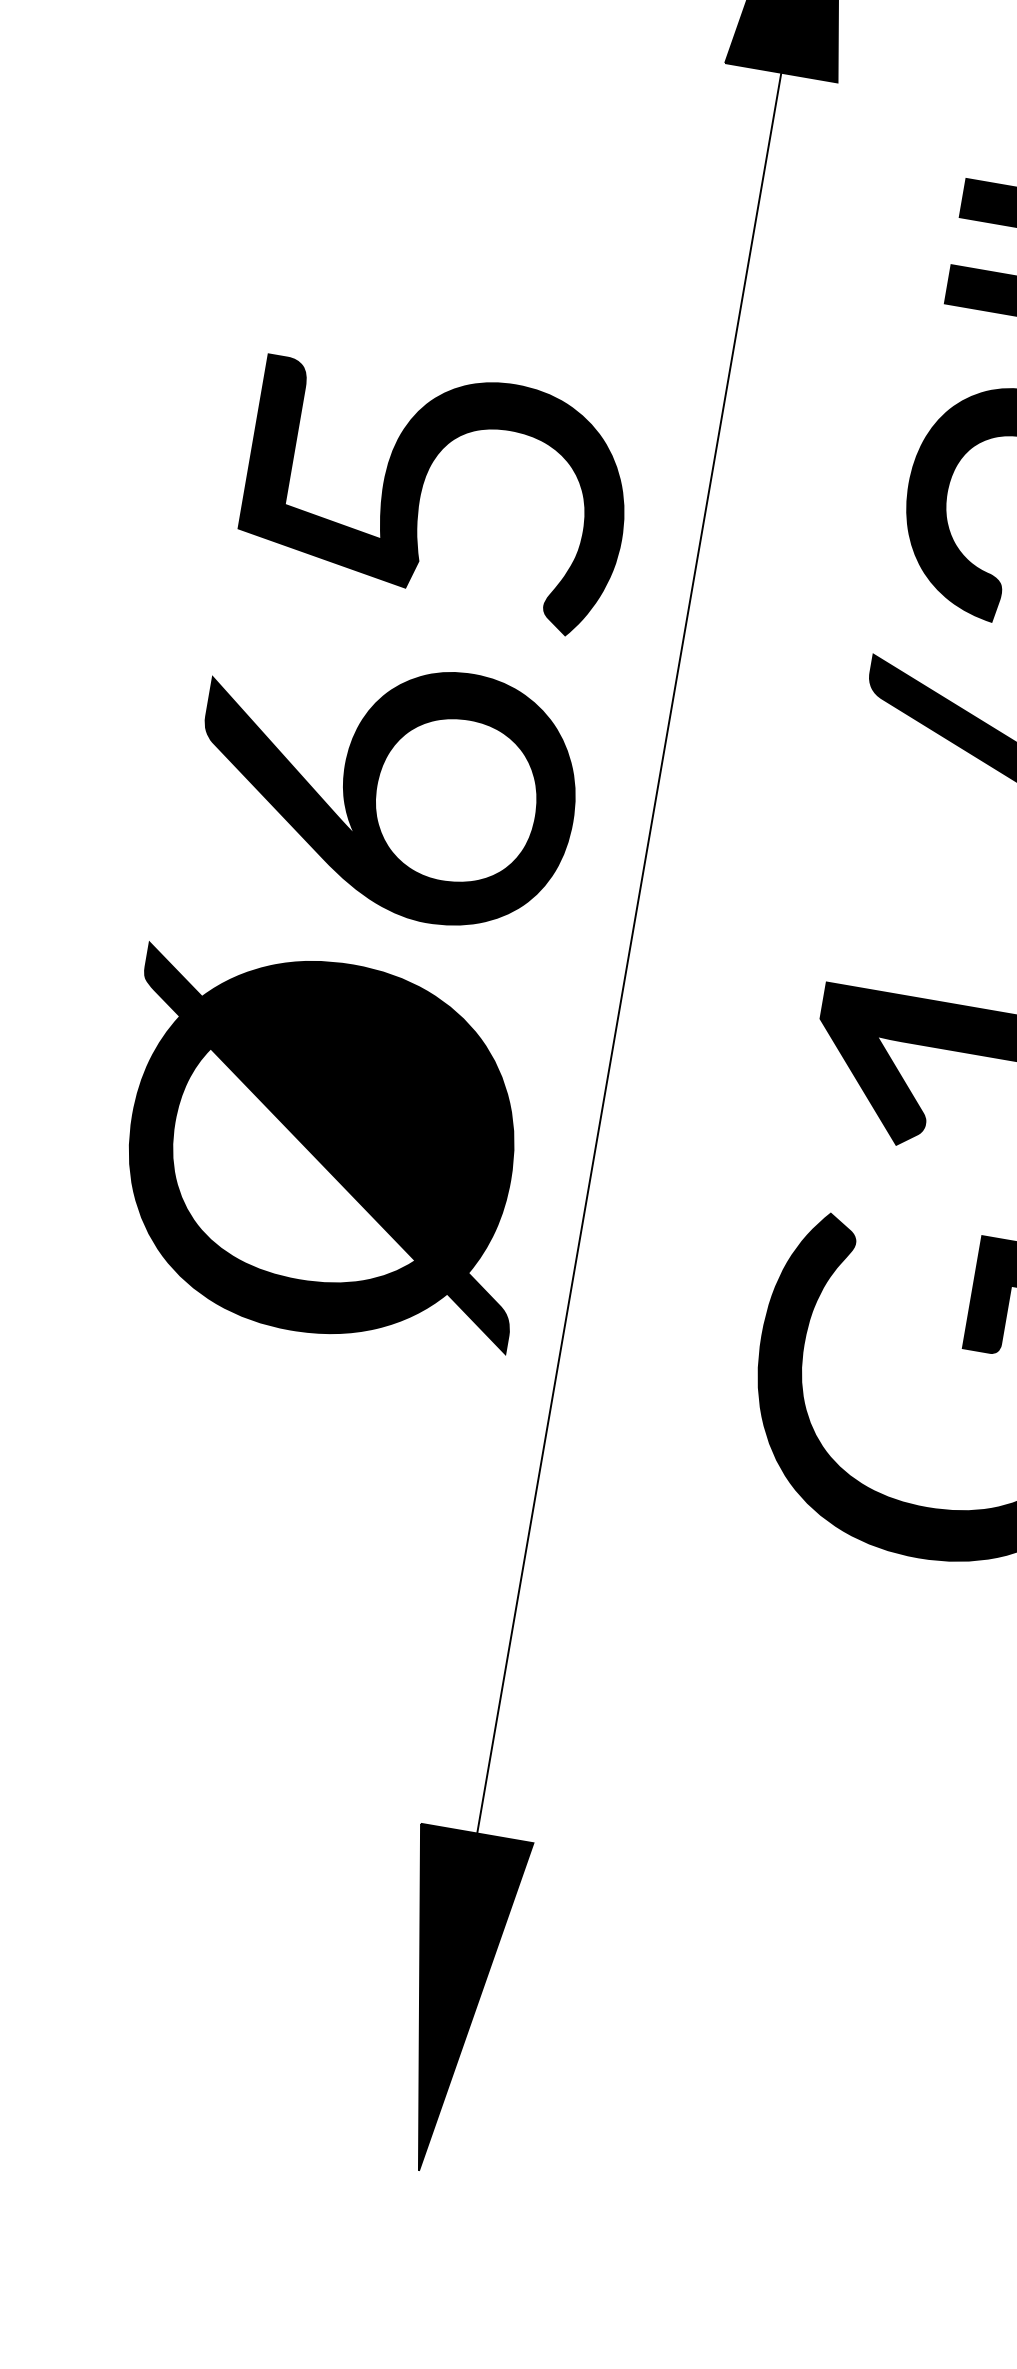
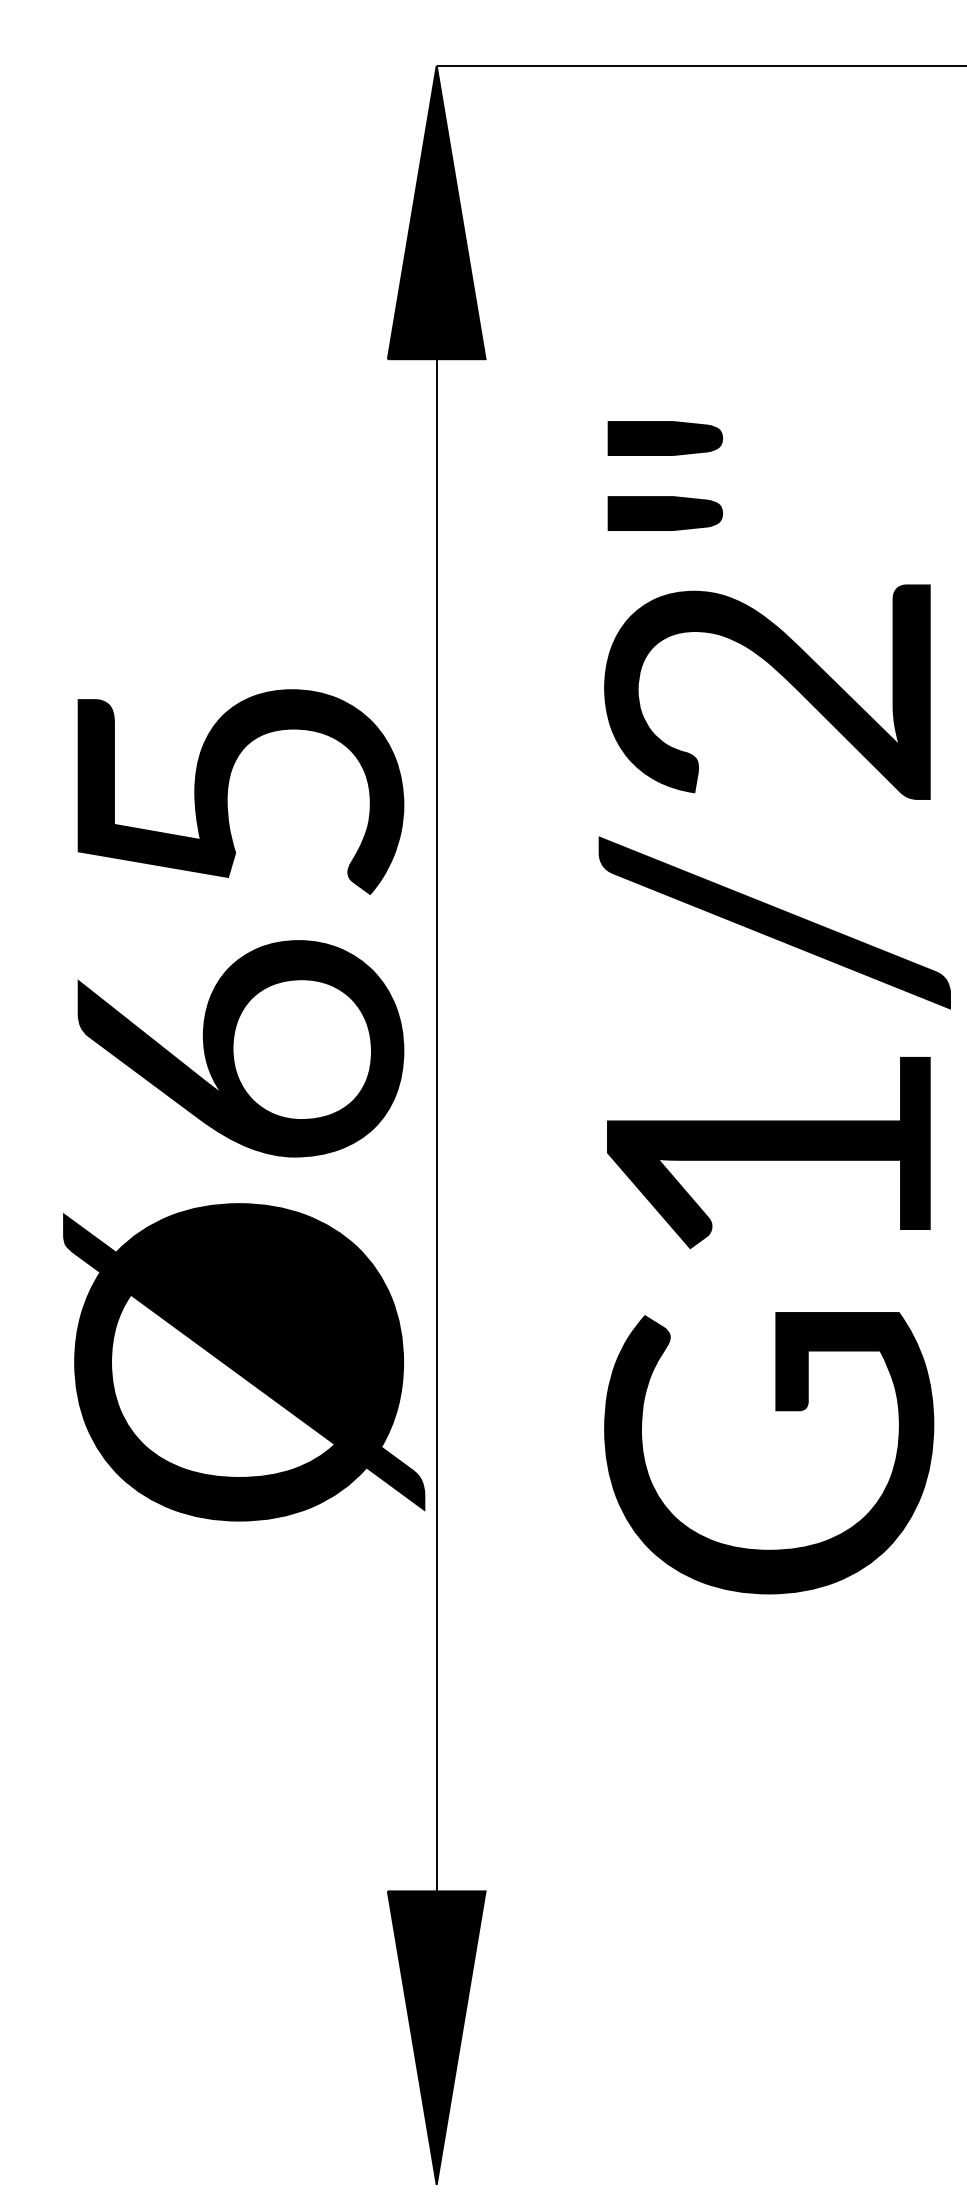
text: (378, 853) -> (244, 1105), moved

